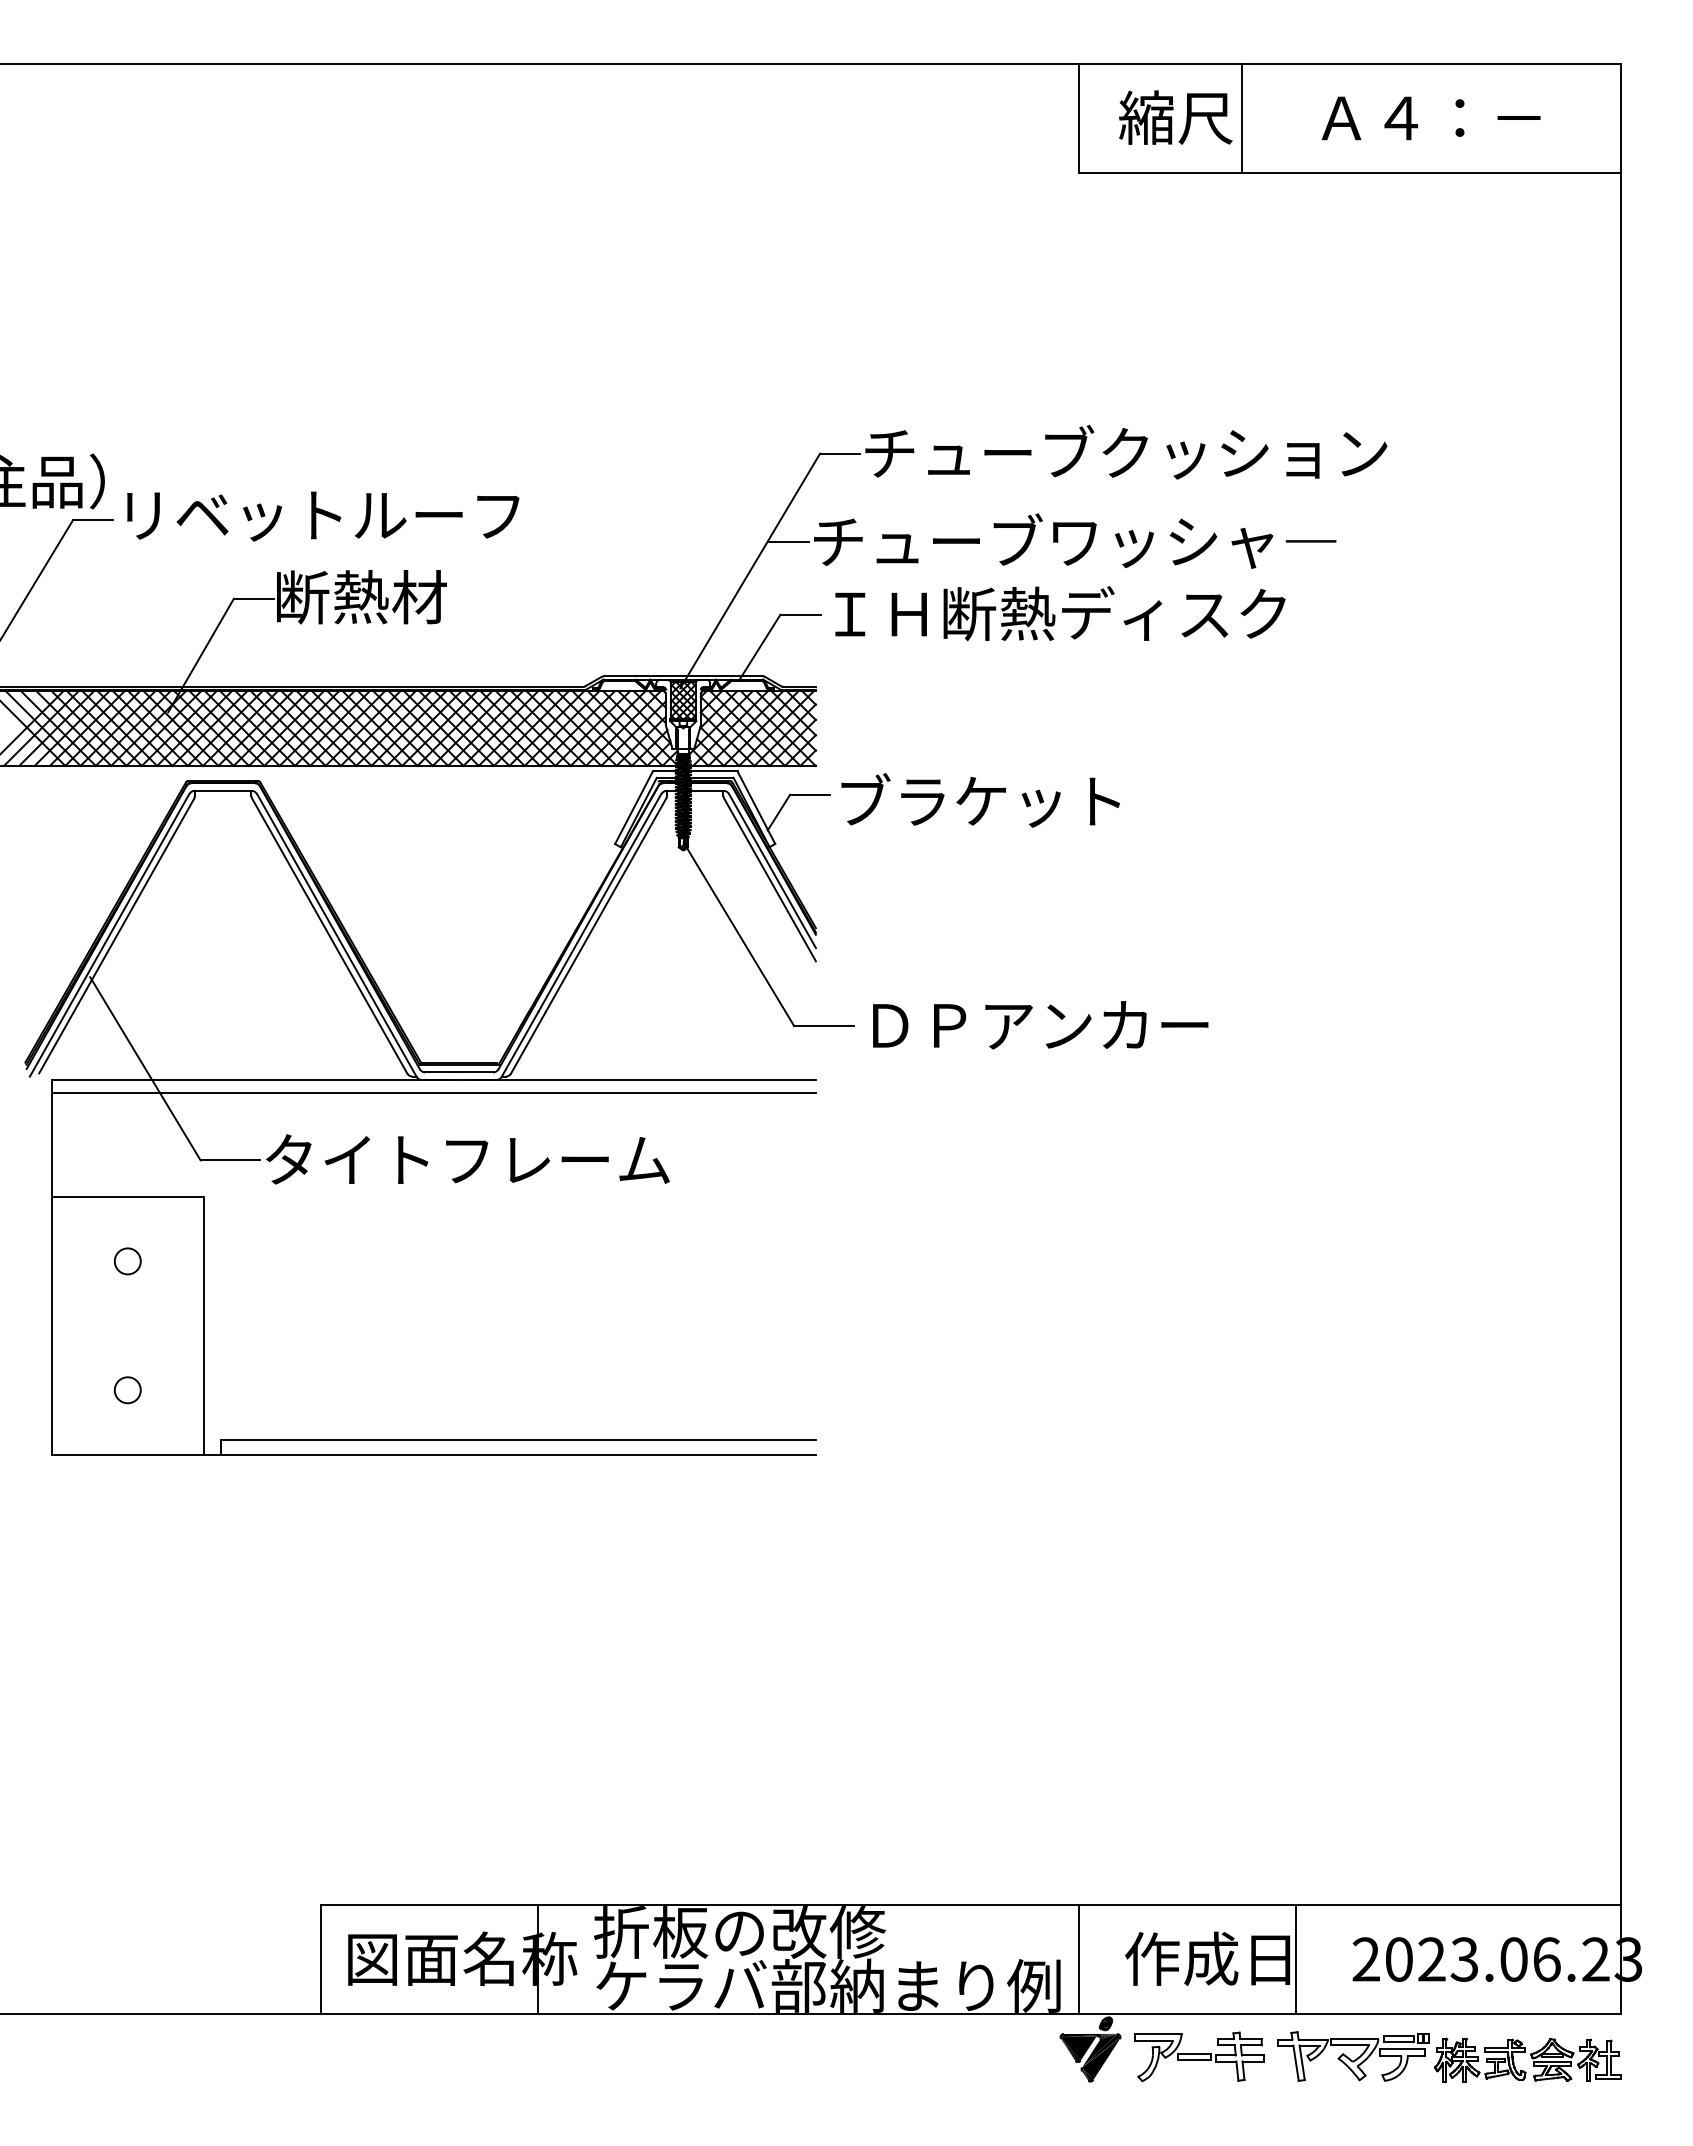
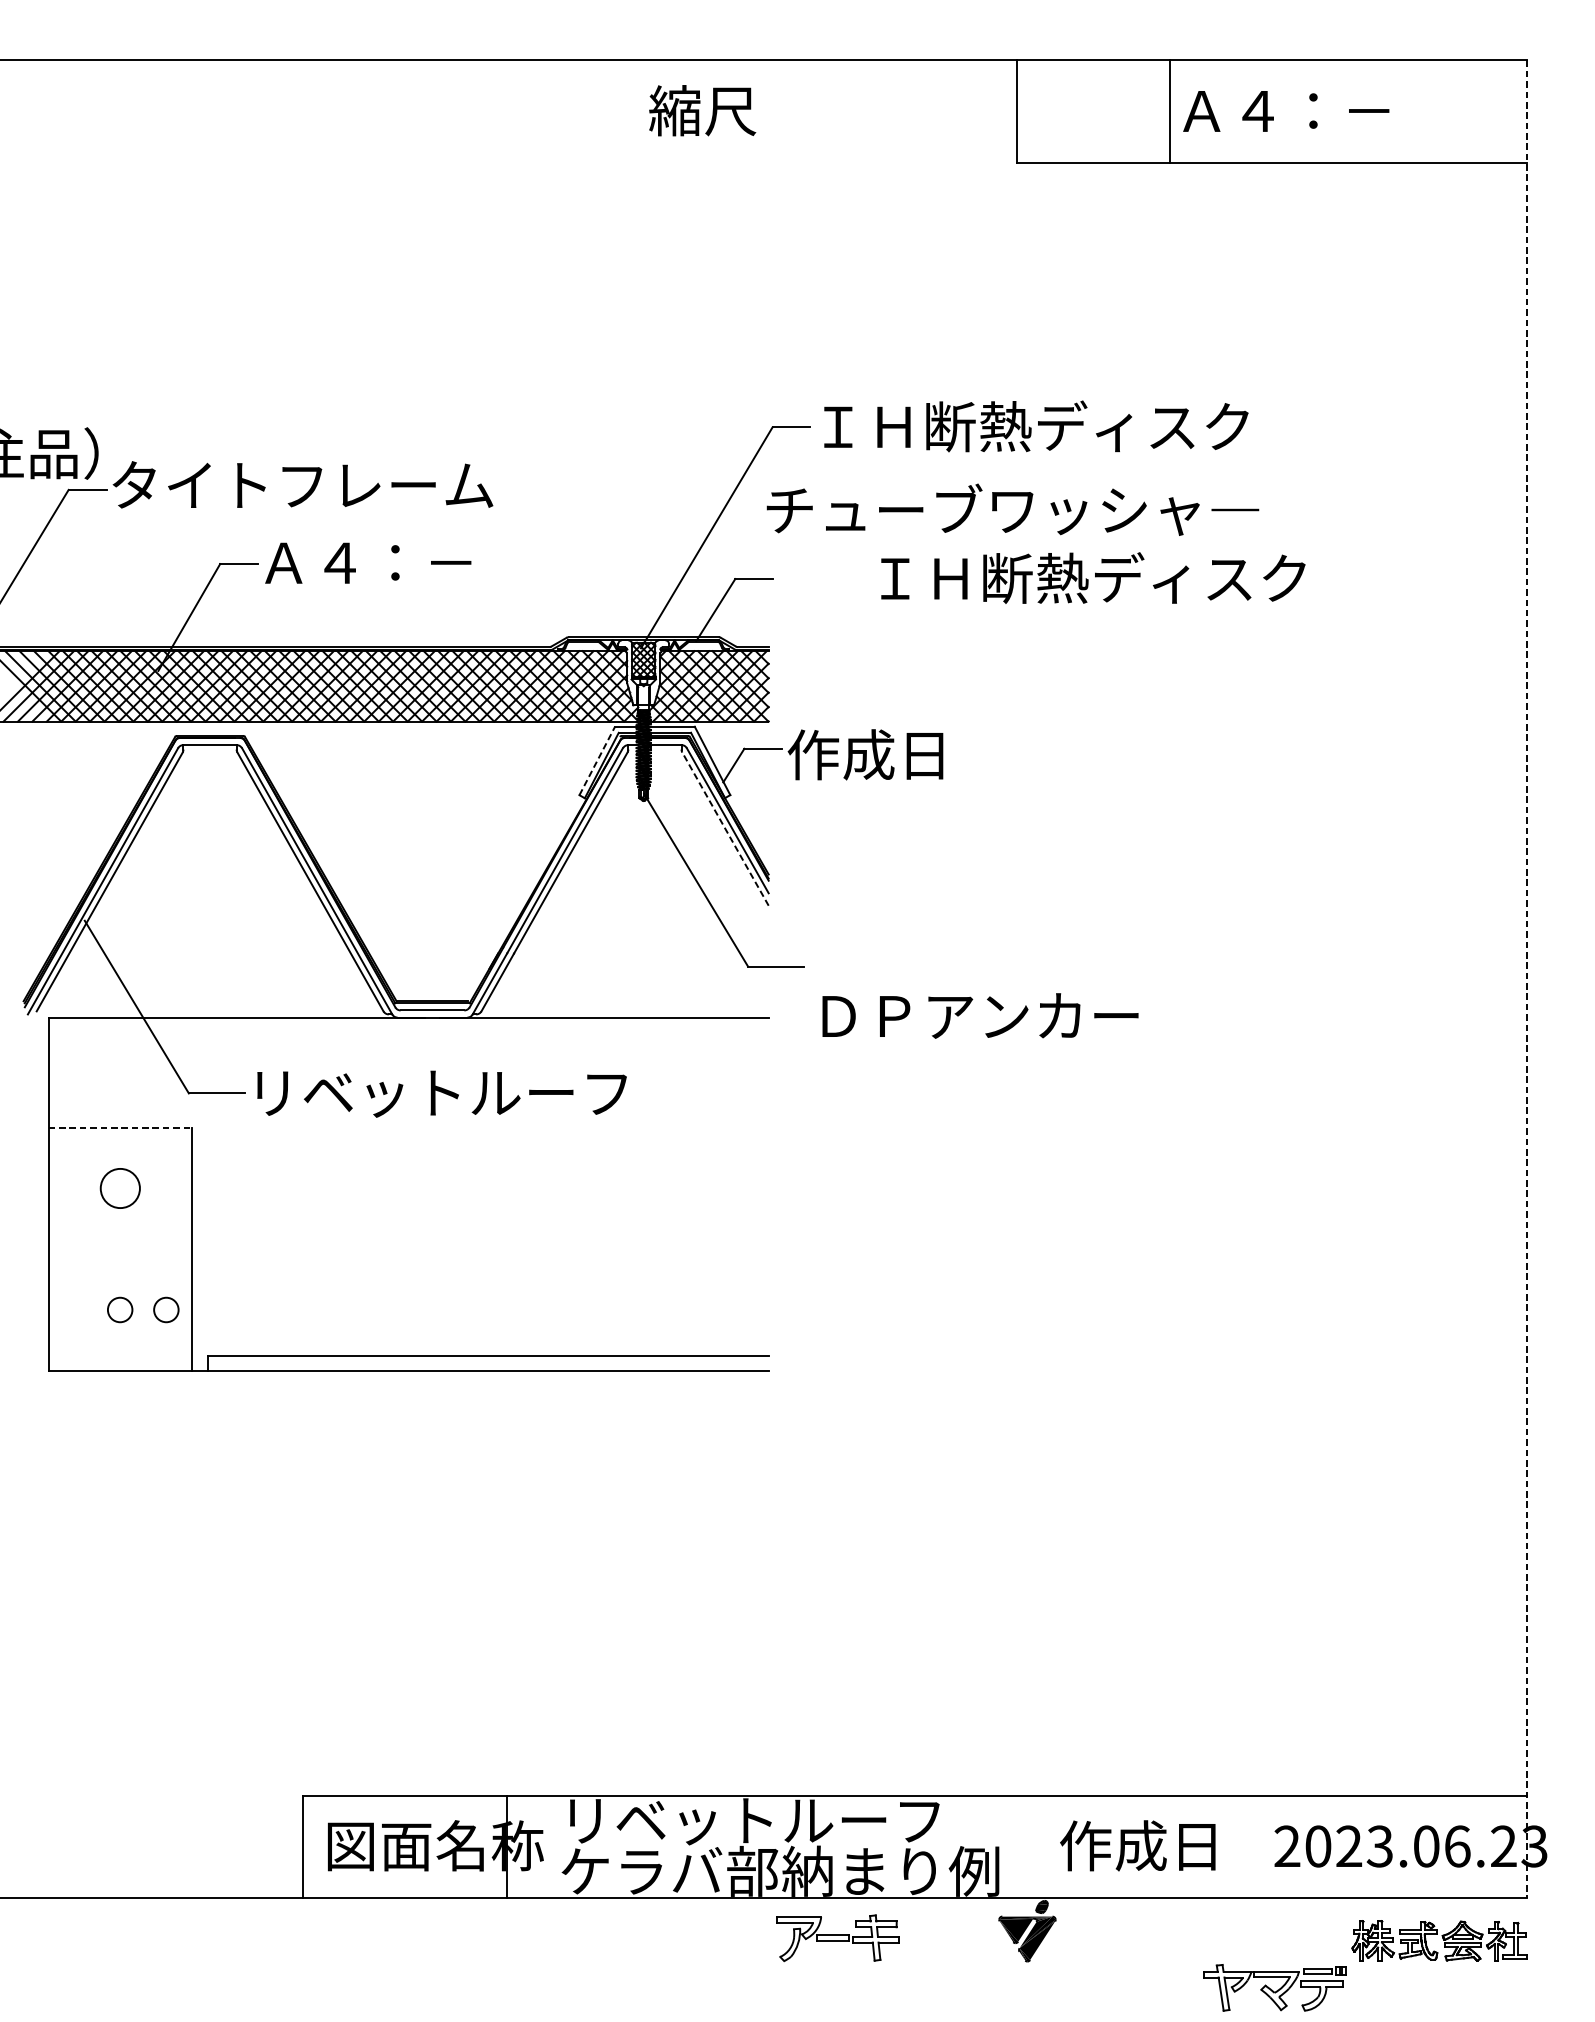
text: (1175, 117) -> (702, 110), moved
text: (1430, 118) -> (1285, 111), moved
text: (1126, 452) -> (1061, 426), チューブクッション -> ＩＨ断熱ディスク
text: (321, 515) -> (302, 485), リベットルーフ -> タイトフレーム
line: (788, 542) -> (742, 511), removed
text: (388, 597) -> (365, 562), 断熱材 -> Ａ４：－
text: (1060, 613) -> (1093, 577), moved
text: (978, 800) -> (921, 754), ブラケット -> 作成日
line: (634, 807) -> (597, 760), solid -> dashed
line: (769, 879) -> (724, 828), solid -> dashed
text: (1040, 1025) -> (980, 1016), moved
line: (1620, 1039) -> (1526, 979), solid -> dashed
line: (433, 1093) -> (408, 1030), removed
text: (467, 1160) -> (440, 1093), タイトフレーム -> リベットルーフ
line: (127, 1196) -> (119, 1127), solid -> dashed
circle: (127, 1261) -> (119, 1188), size x1.6
circle: (176, 1390) -> (166, 1310), added
text: (795, 1932) -> (749, 1820), 折板の改修 -> リベットルーフ
line: (1079, 1959) -> (1017, 1846), removed
line: (1296, 1959) -> (1221, 1846), removed
part: (1199, 2056) -> (838, 1937), moved
part: (1353, 2056) -> (1275, 1987), moved

